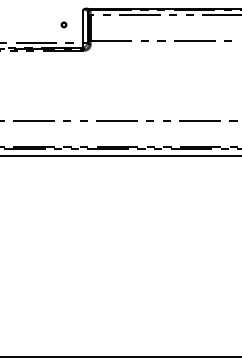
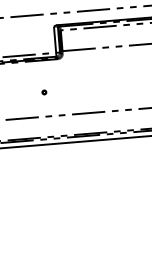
part: (63, 24) -> (43, 92), moved

